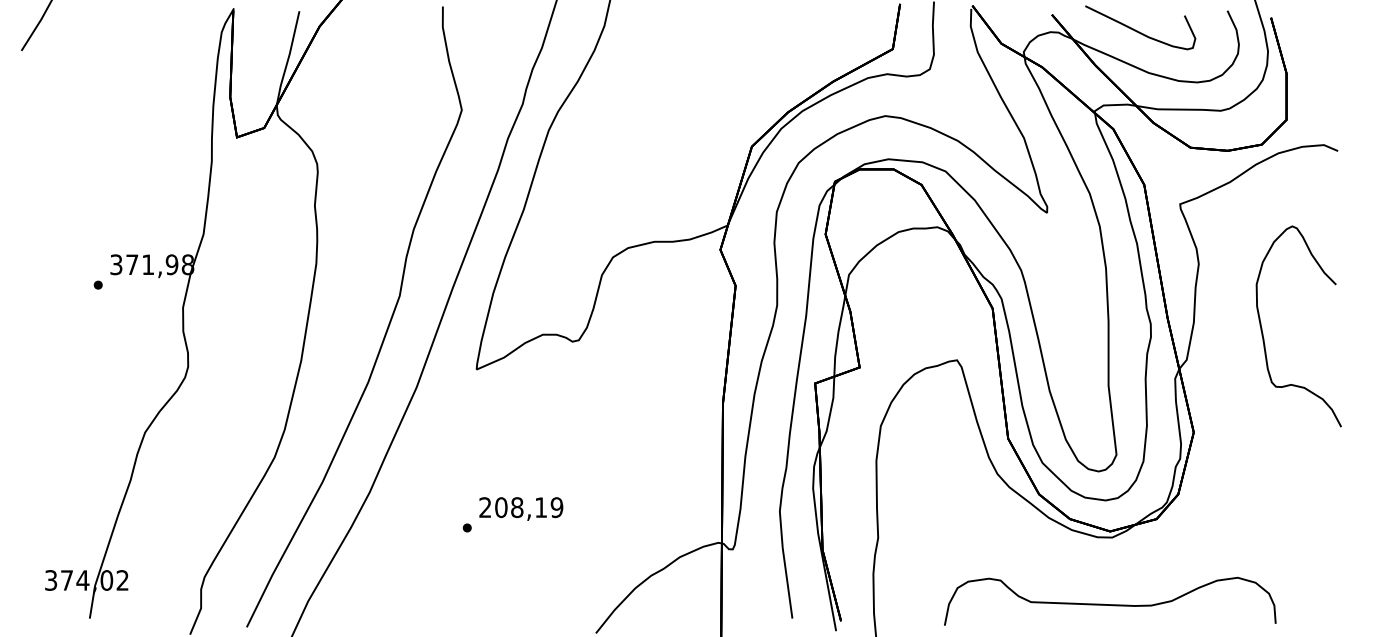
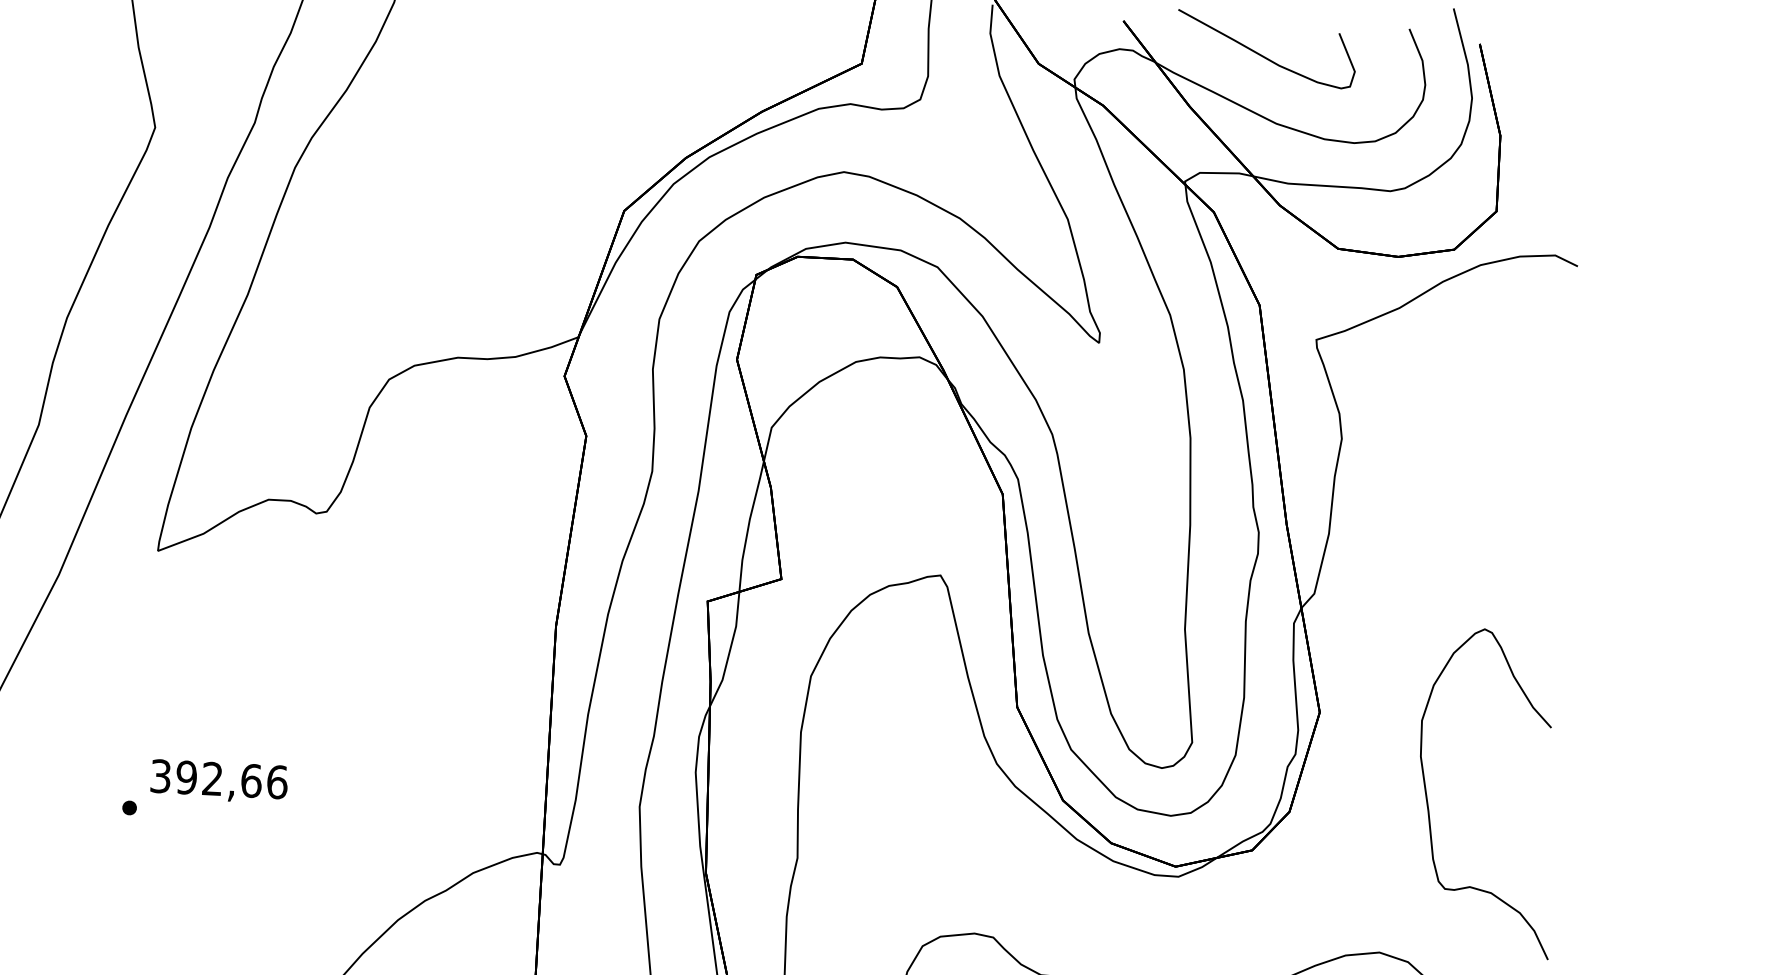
curve: (1263, 333) -> (1429, 801), moved
text: (521, 507) -> (219, 779), 208,19 -> 392,66

